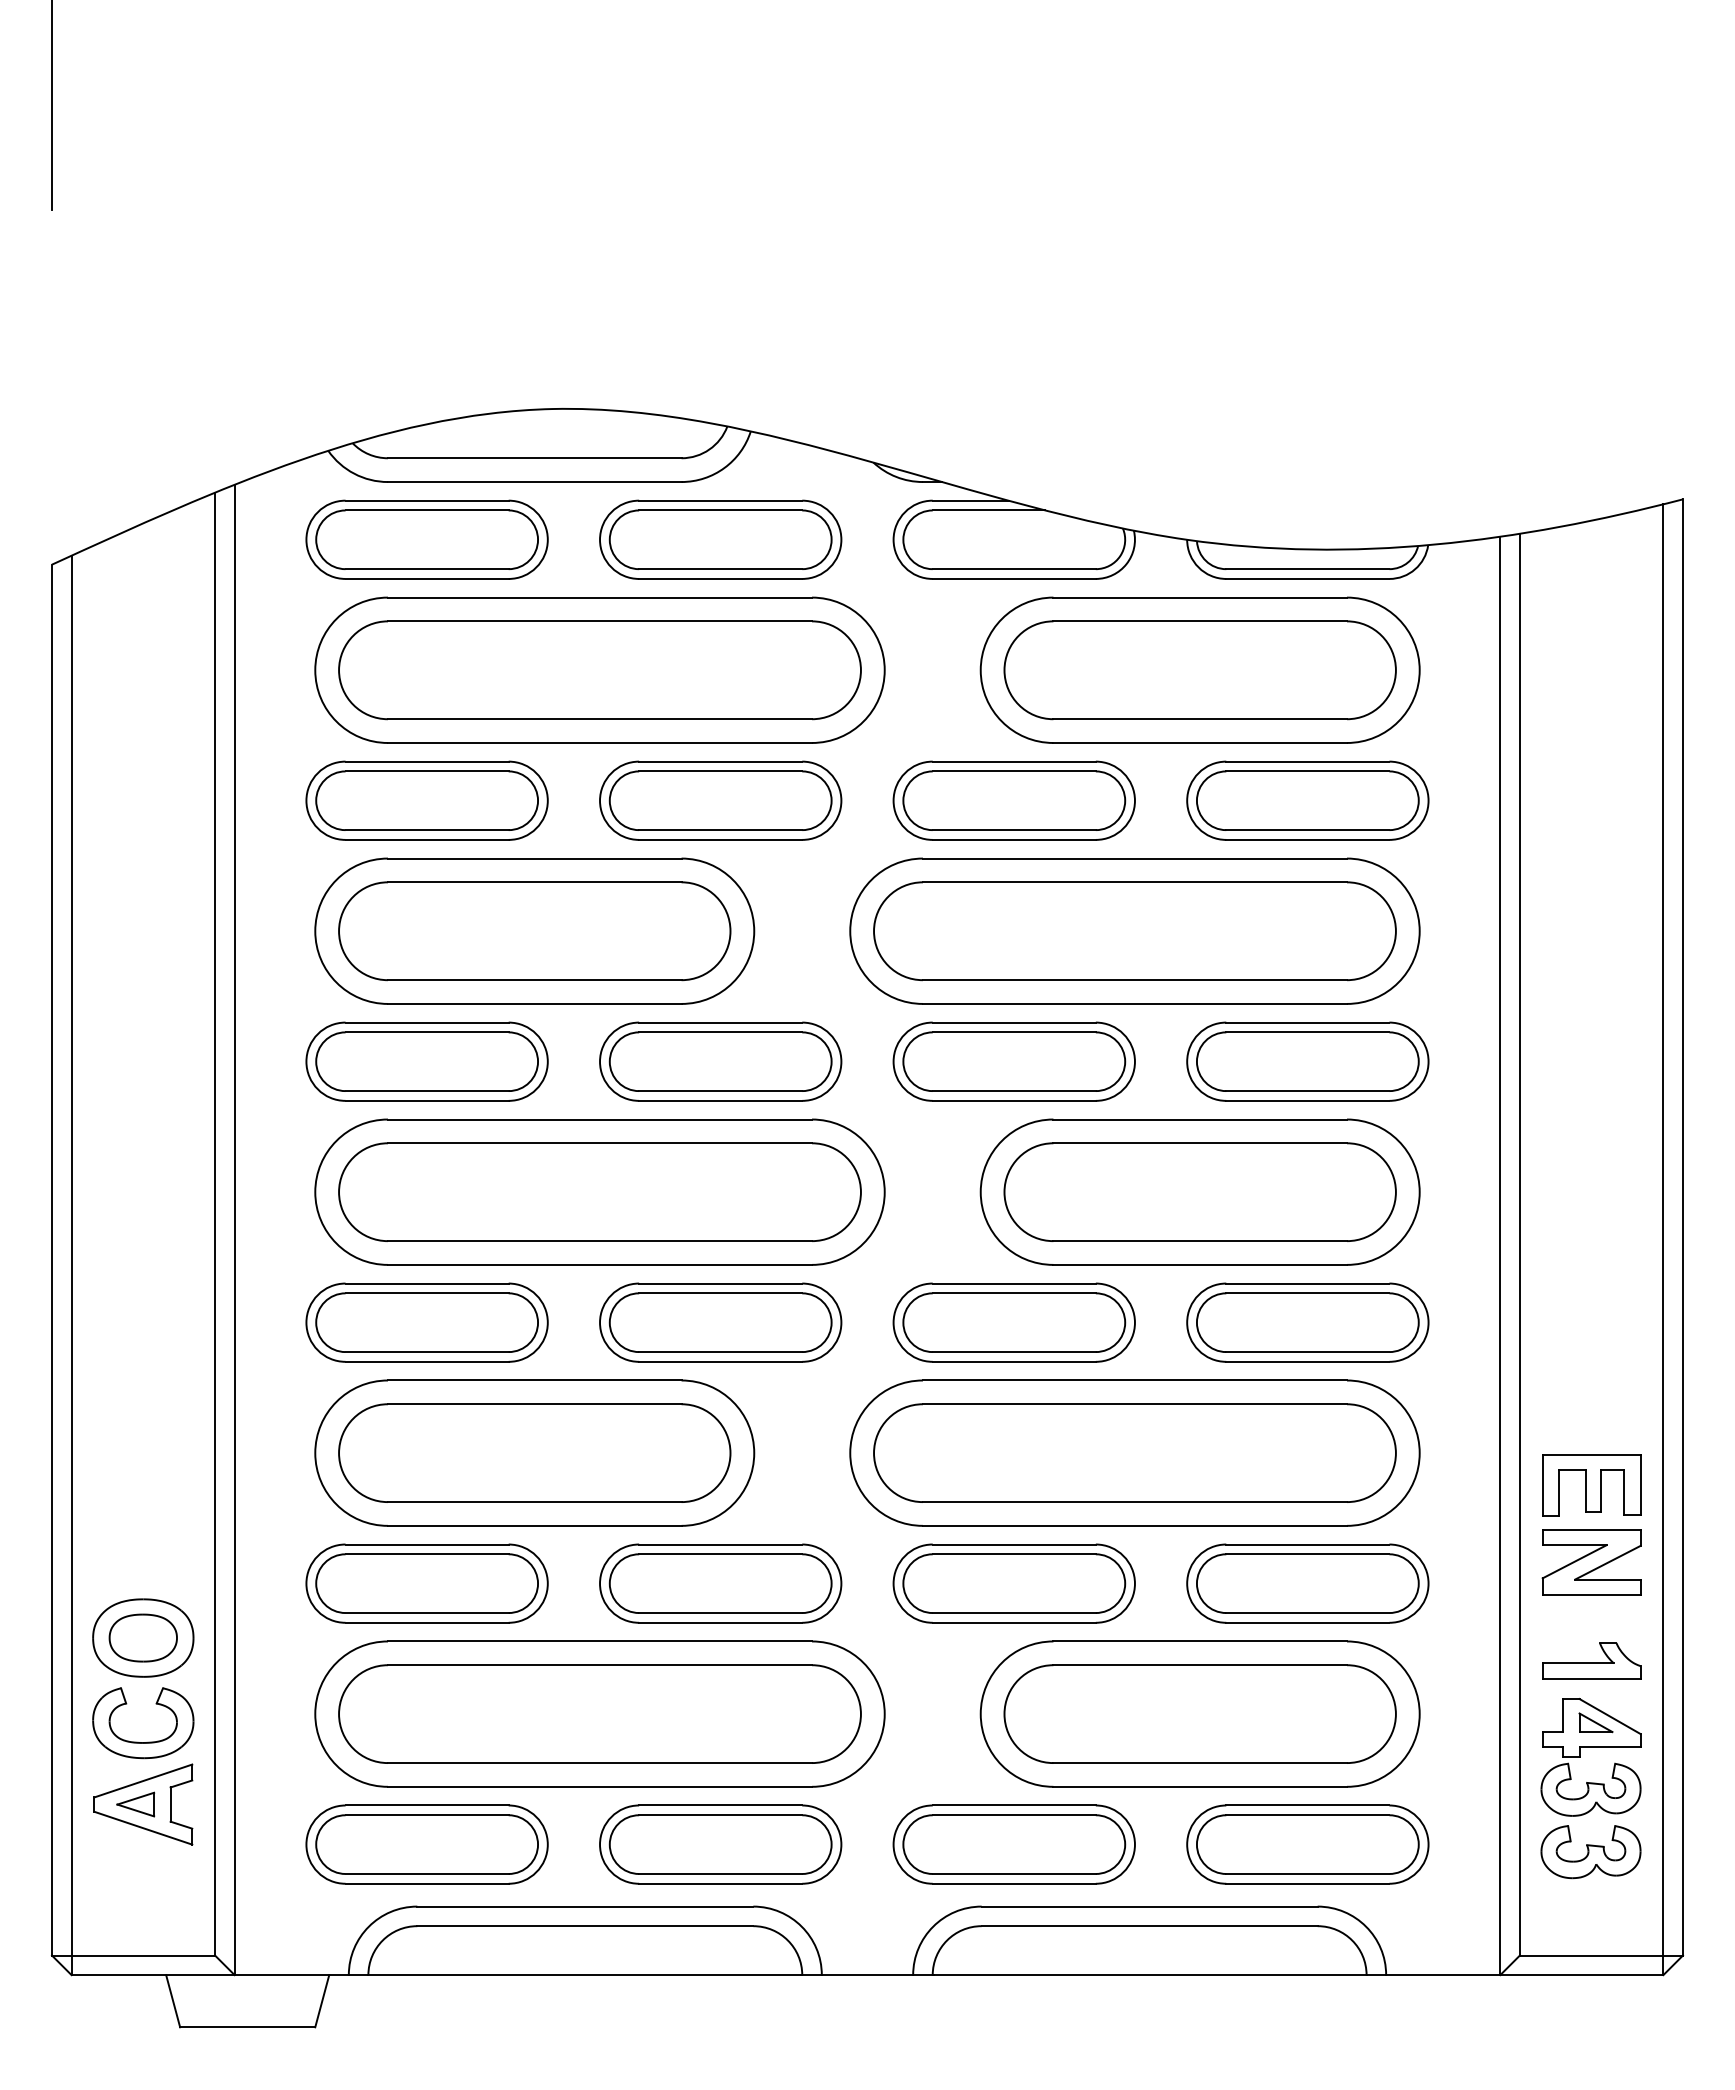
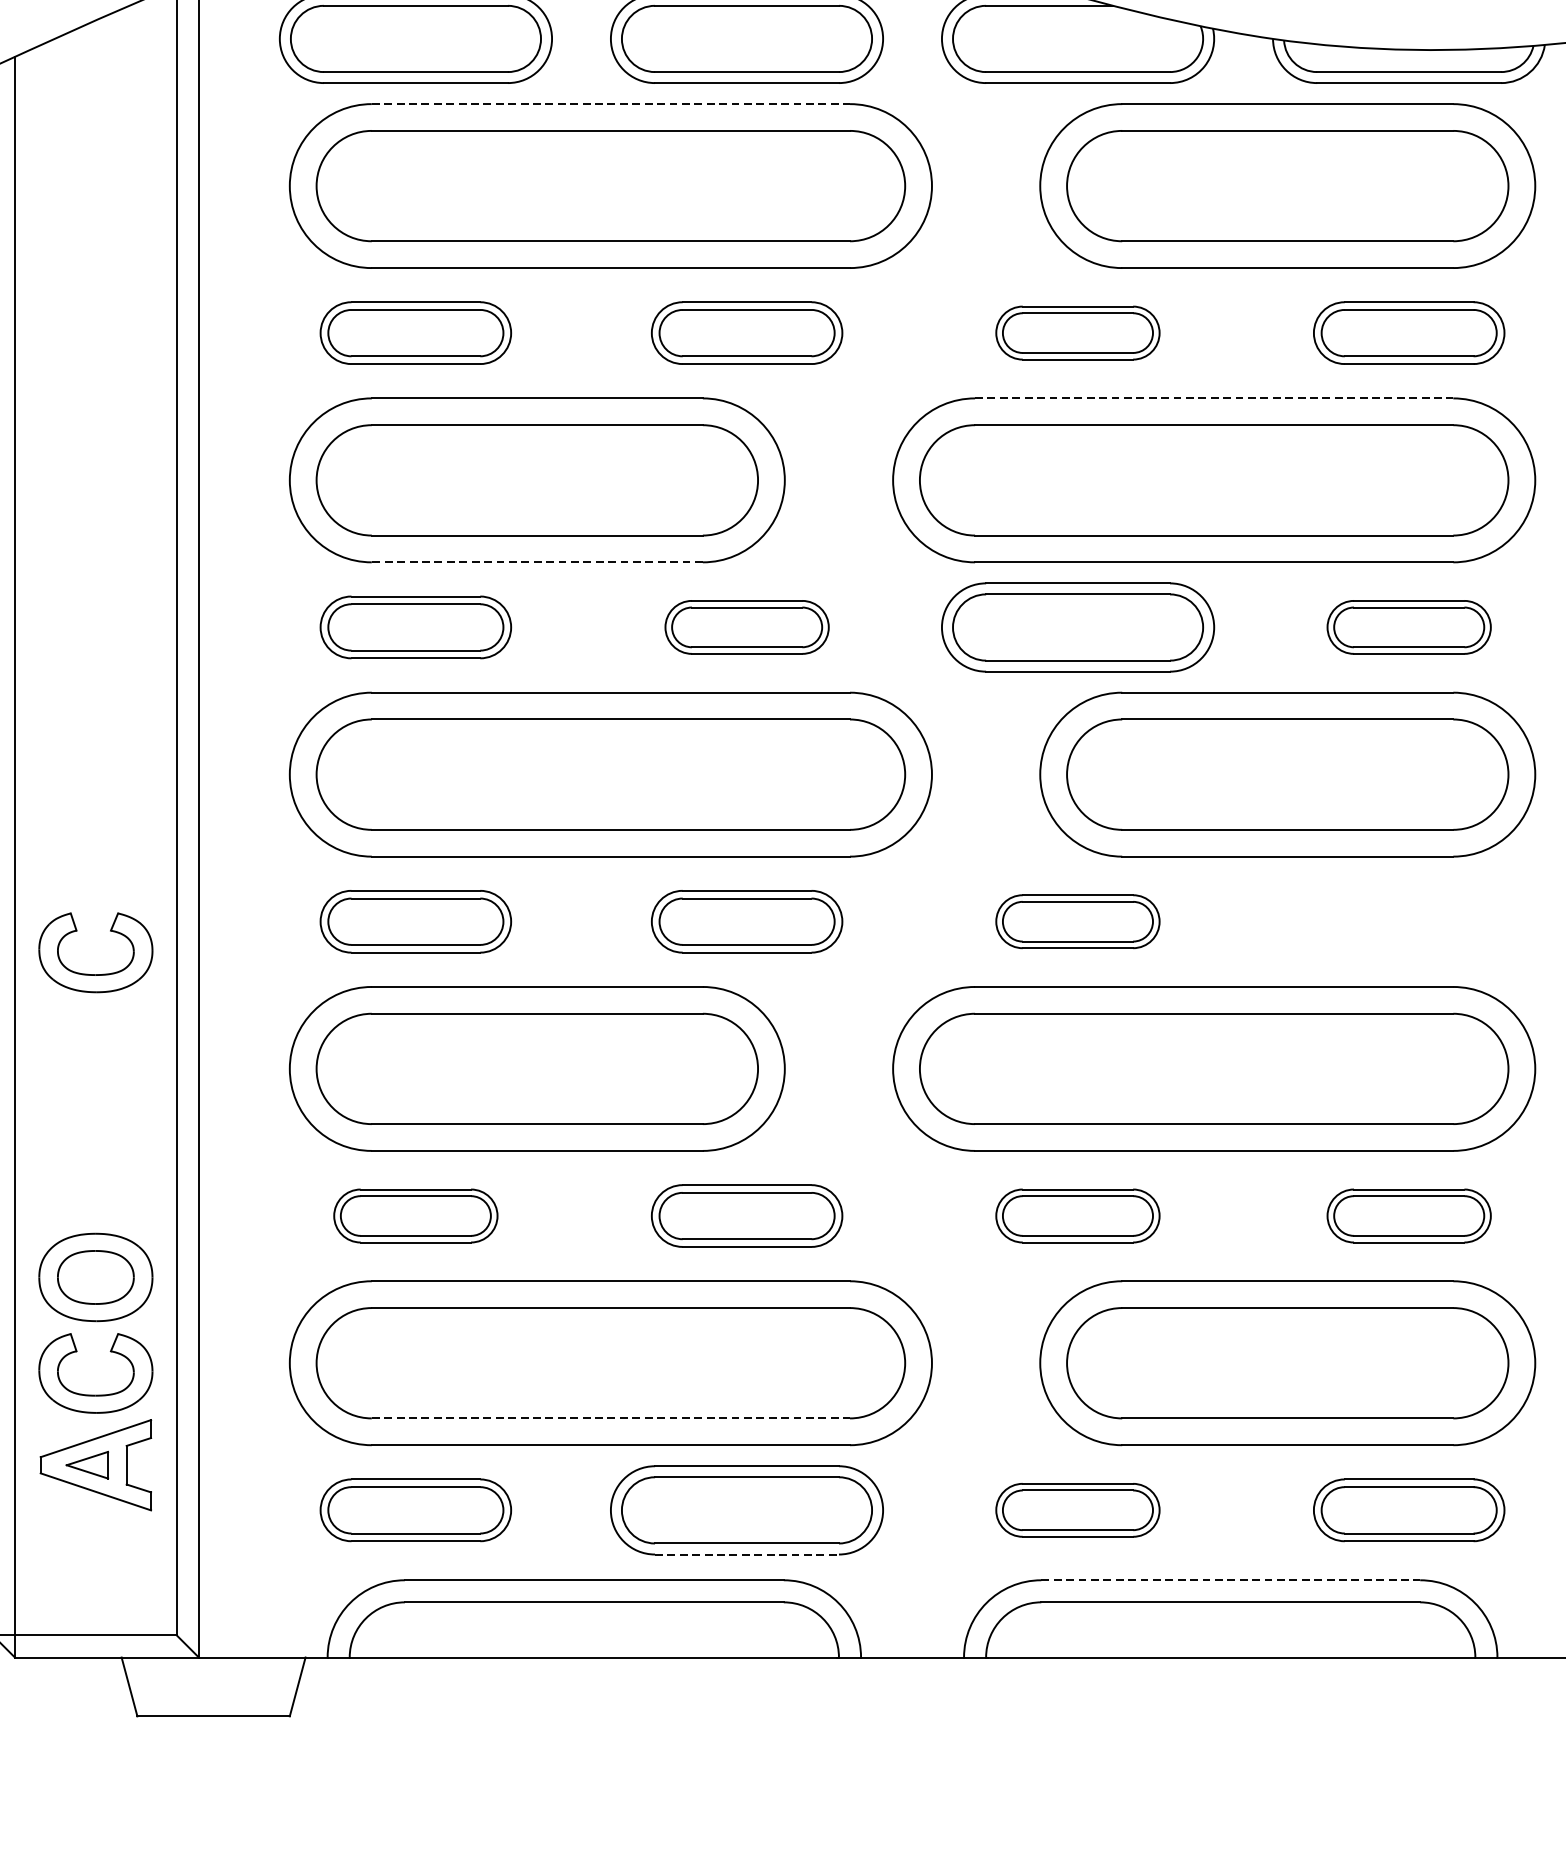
line: (600, 597) -> (611, 104), solid -> dashed
part: (426, 800) -> (415, 332), size x0.7
part: (720, 800) -> (746, 332), size x0.7
part: (1013, 800) -> (1077, 332), size x0.6
part: (1307, 800) -> (1408, 332), size x0.7
line: (1135, 858) -> (1214, 398), solid -> dashed
line: (534, 1003) -> (537, 561), solid -> dashed
part: (426, 1061) -> (415, 627), size x0.7
part: (720, 1061) -> (746, 627), size x0.6
part: (1307, 1061) -> (1408, 627), size x0.6
part: (426, 1322) -> (415, 921), size x0.7
part: (720, 1322) -> (746, 921), size x0.7
part: (1013, 1322) -> (1077, 921), size x0.6
part: (1307, 1322) -> (1408, 921), removed
part: (147, 1368) -> (100, 973), added
part: (426, 1583) -> (415, 1215), size x0.6
part: (720, 1583) -> (746, 1215), size x0.7
part: (1013, 1583) -> (1077, 1215), size x0.6
part: (1307, 1583) -> (1408, 1215), size x0.6
line: (600, 1763) -> (611, 1418), solid -> dashed
part: (426, 1844) -> (415, 1510), size x0.7
part: (1013, 1844) -> (1077, 1510), size x0.6
part: (1307, 1844) -> (1408, 1510), size x0.7
line: (720, 1883) -> (746, 1554), solid -> dashed
line: (1149, 1906) -> (1230, 1580), solid -> dashed

